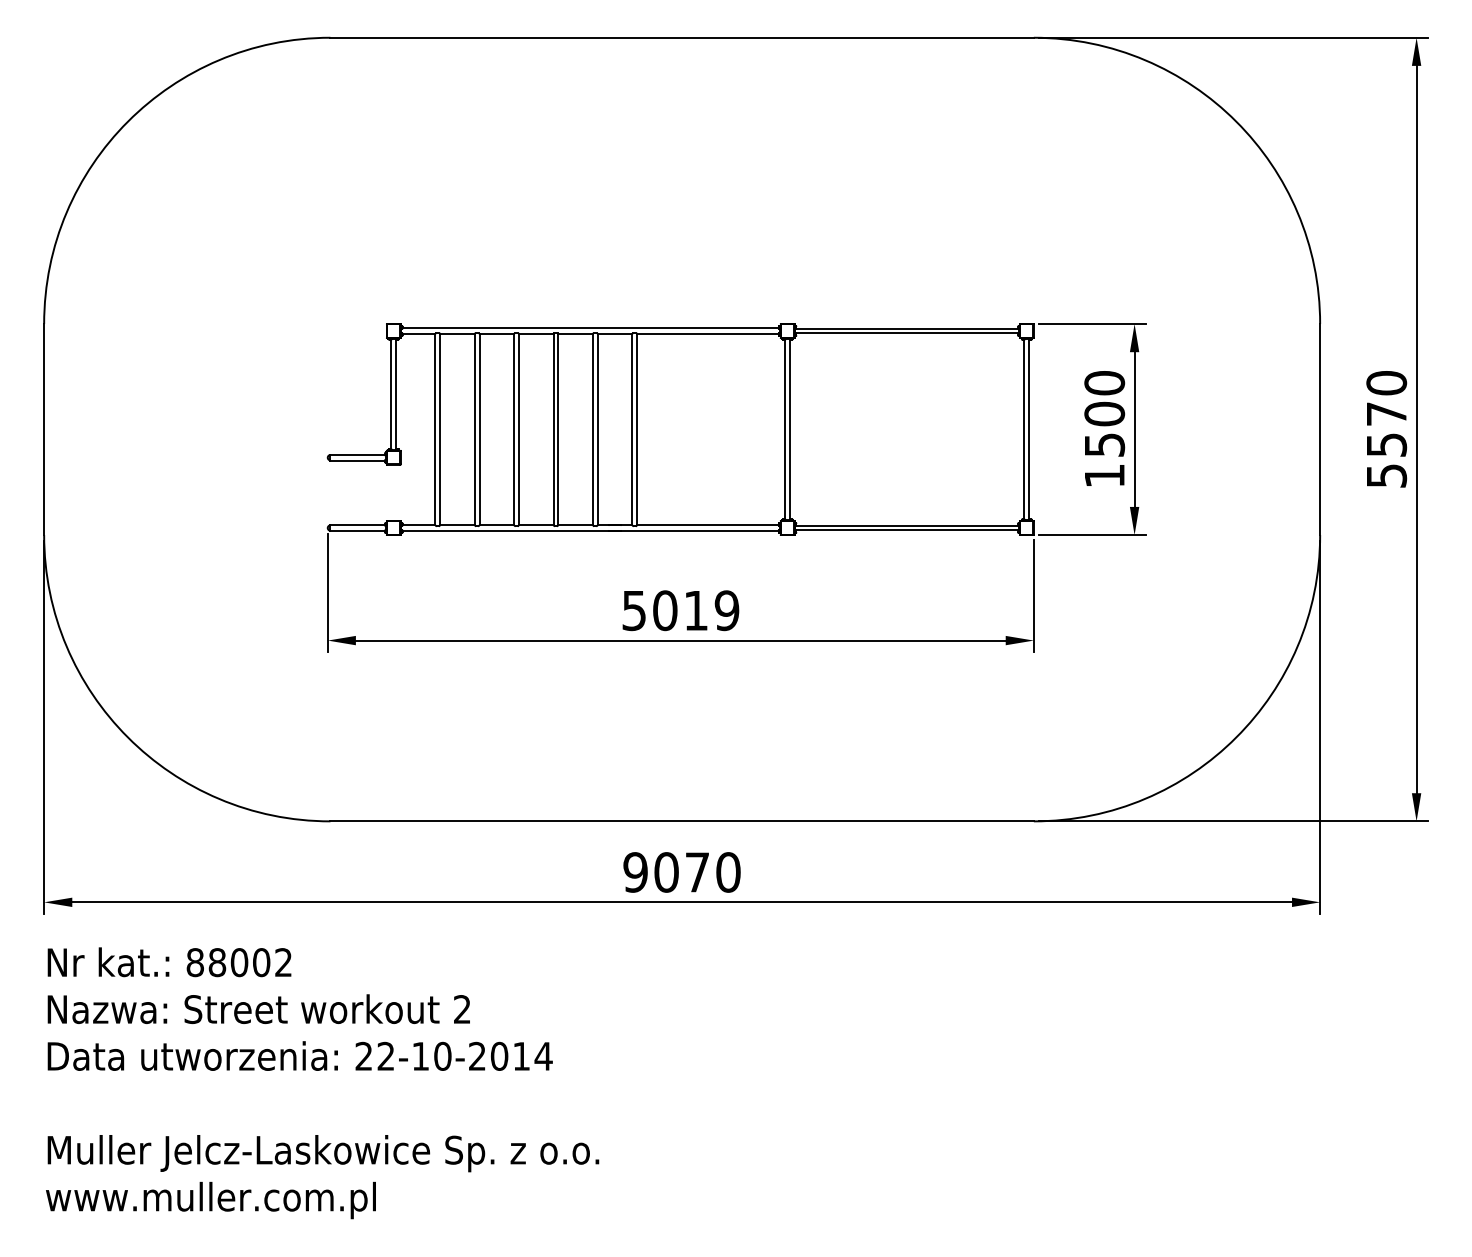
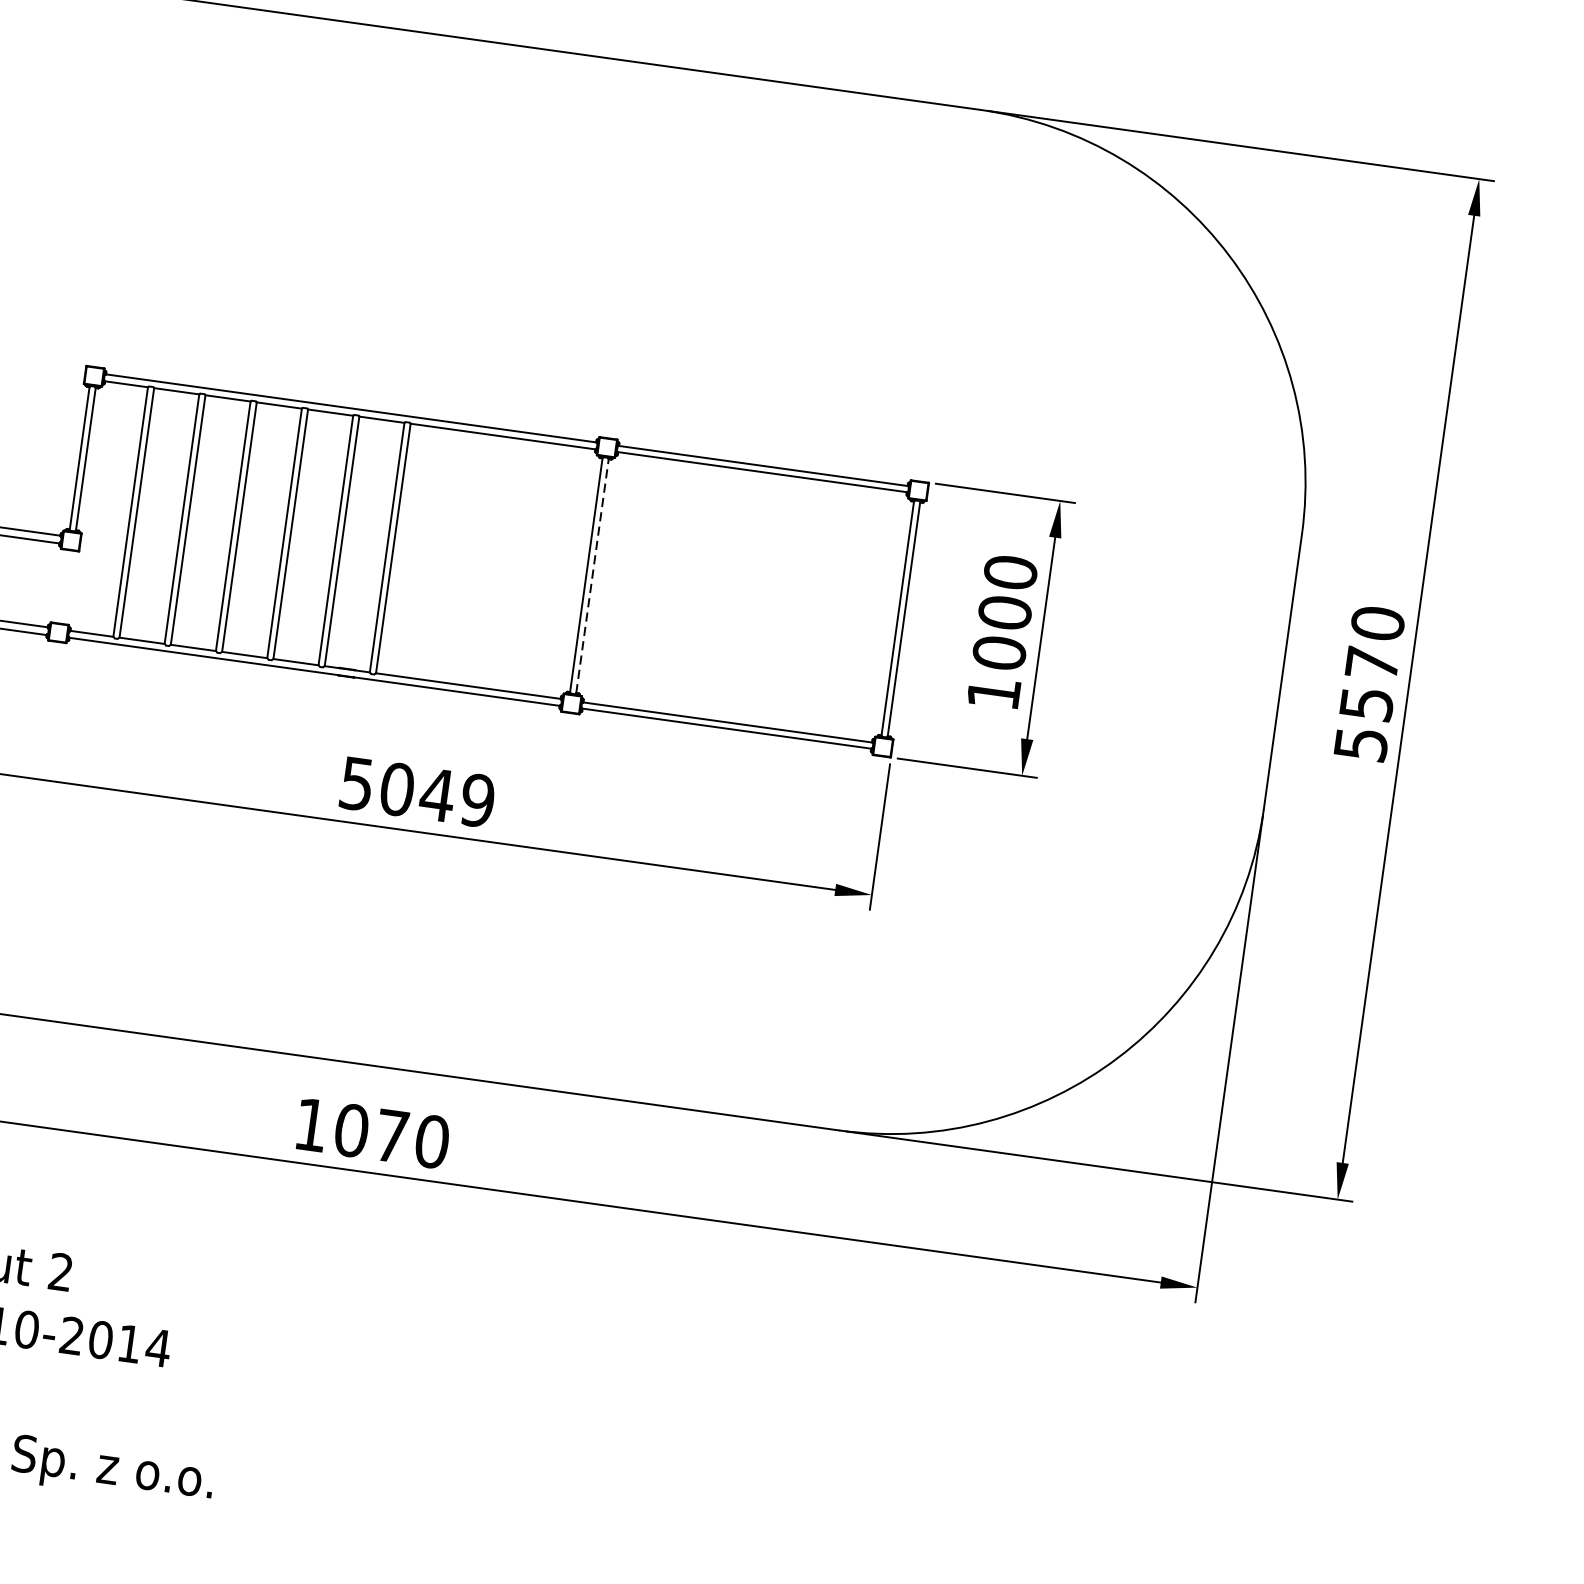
line: (790, 429) -> (593, 576), solid -> dashed
text: (1104, 444) -> (999, 652), 1500 -> 1000
text: (695, 610) -> (436, 794), 5019 -> 5049
text: (635, 872) -> (311, 1125), 9070 -> 1070

